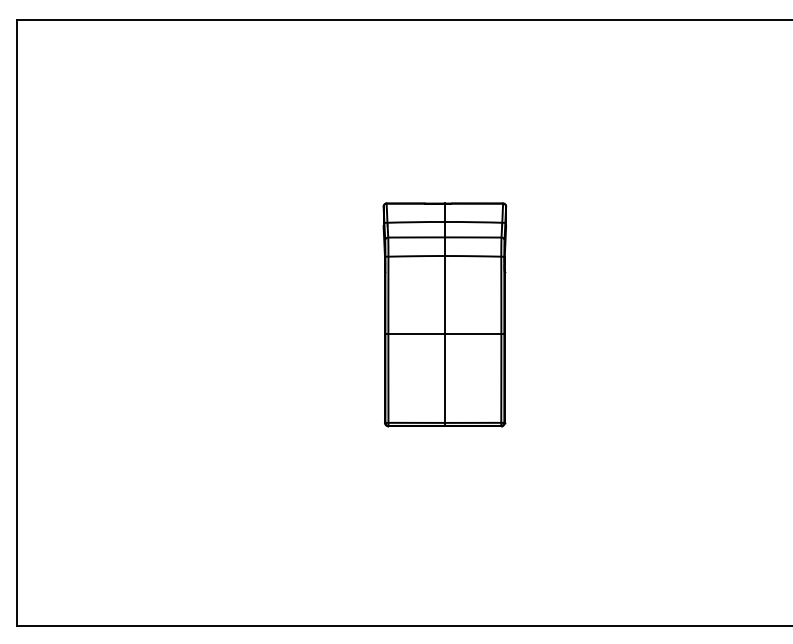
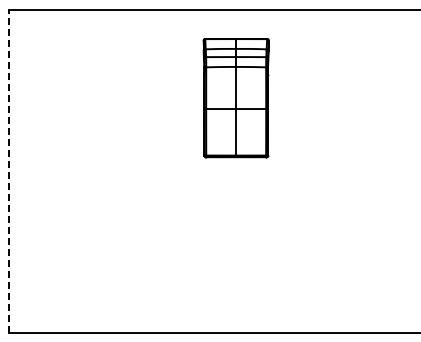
part: (443, 315) -> (235, 98), moved
line: (16, 322) -> (8, 171), solid -> dashed

